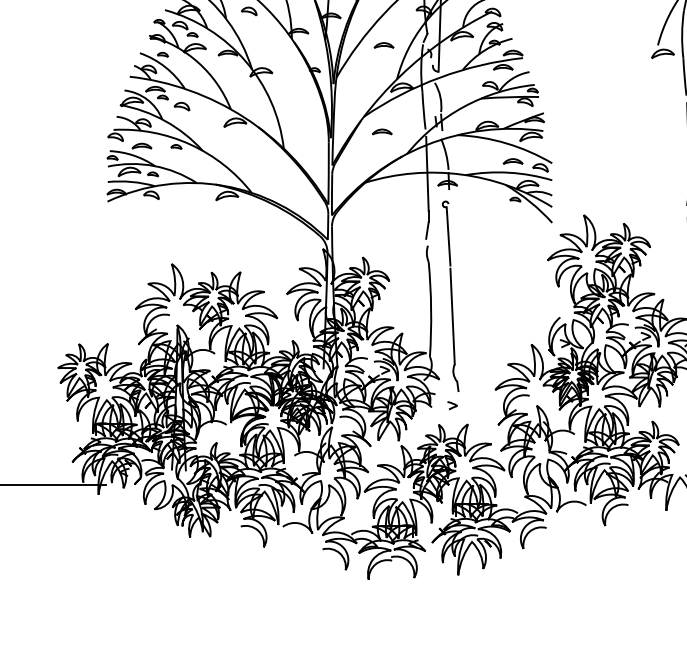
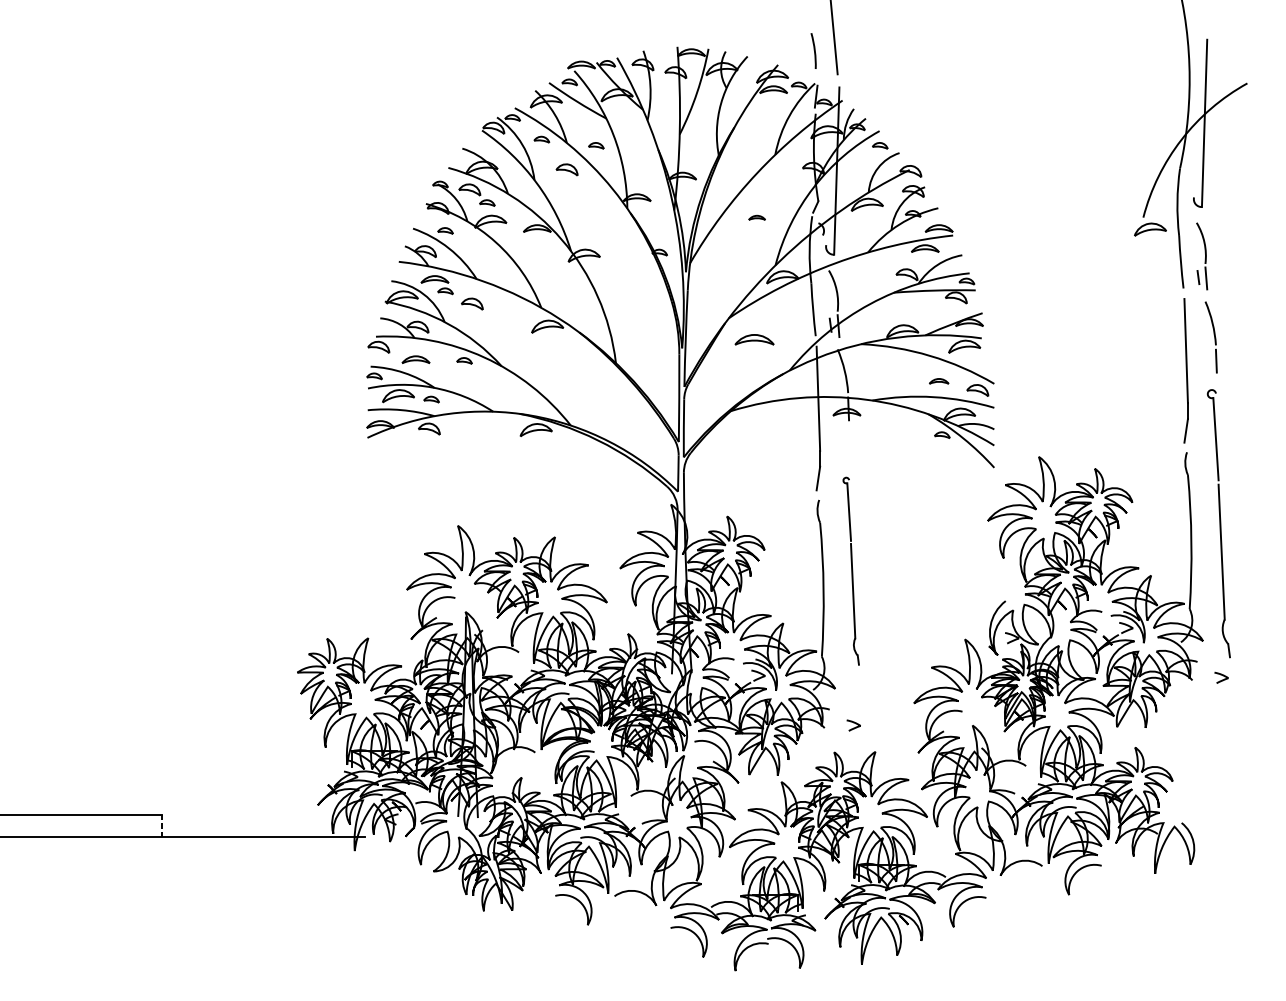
part: (383, 45) -> (756, 217), size x0.6
part: (382, 131) -> (754, 339), size x1.4
part: (512, 161) -> (938, 381), size x0.7
part: (450, 295) -> (851, 570), size x0.7

